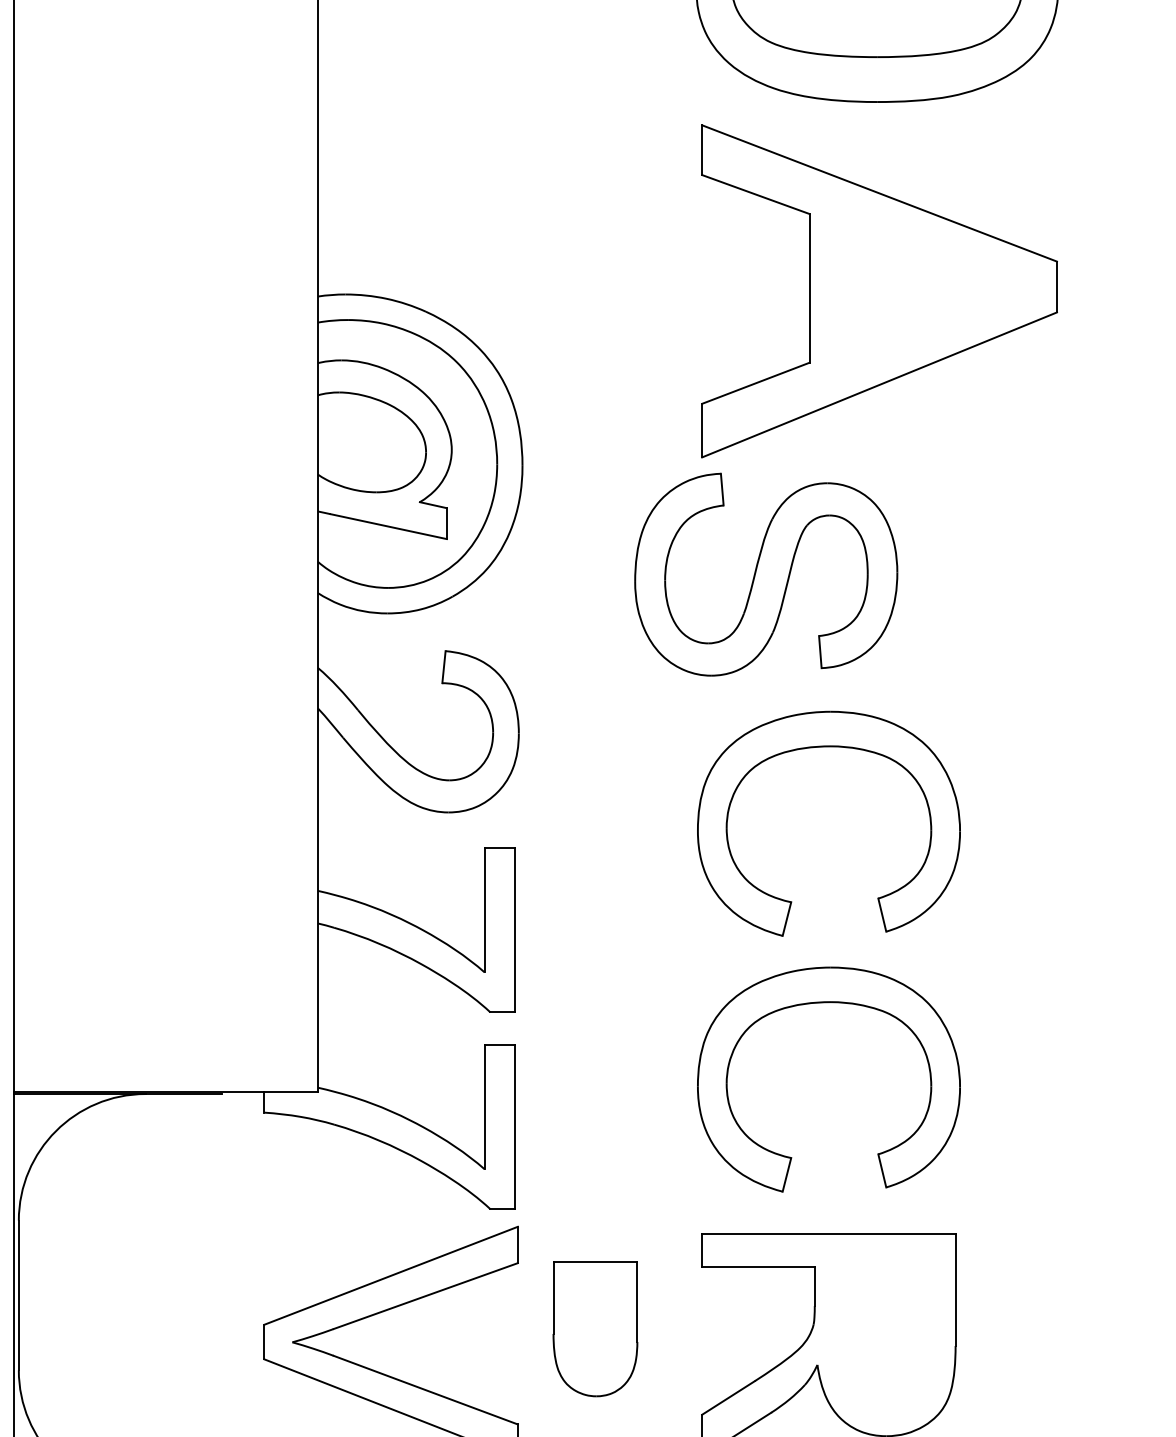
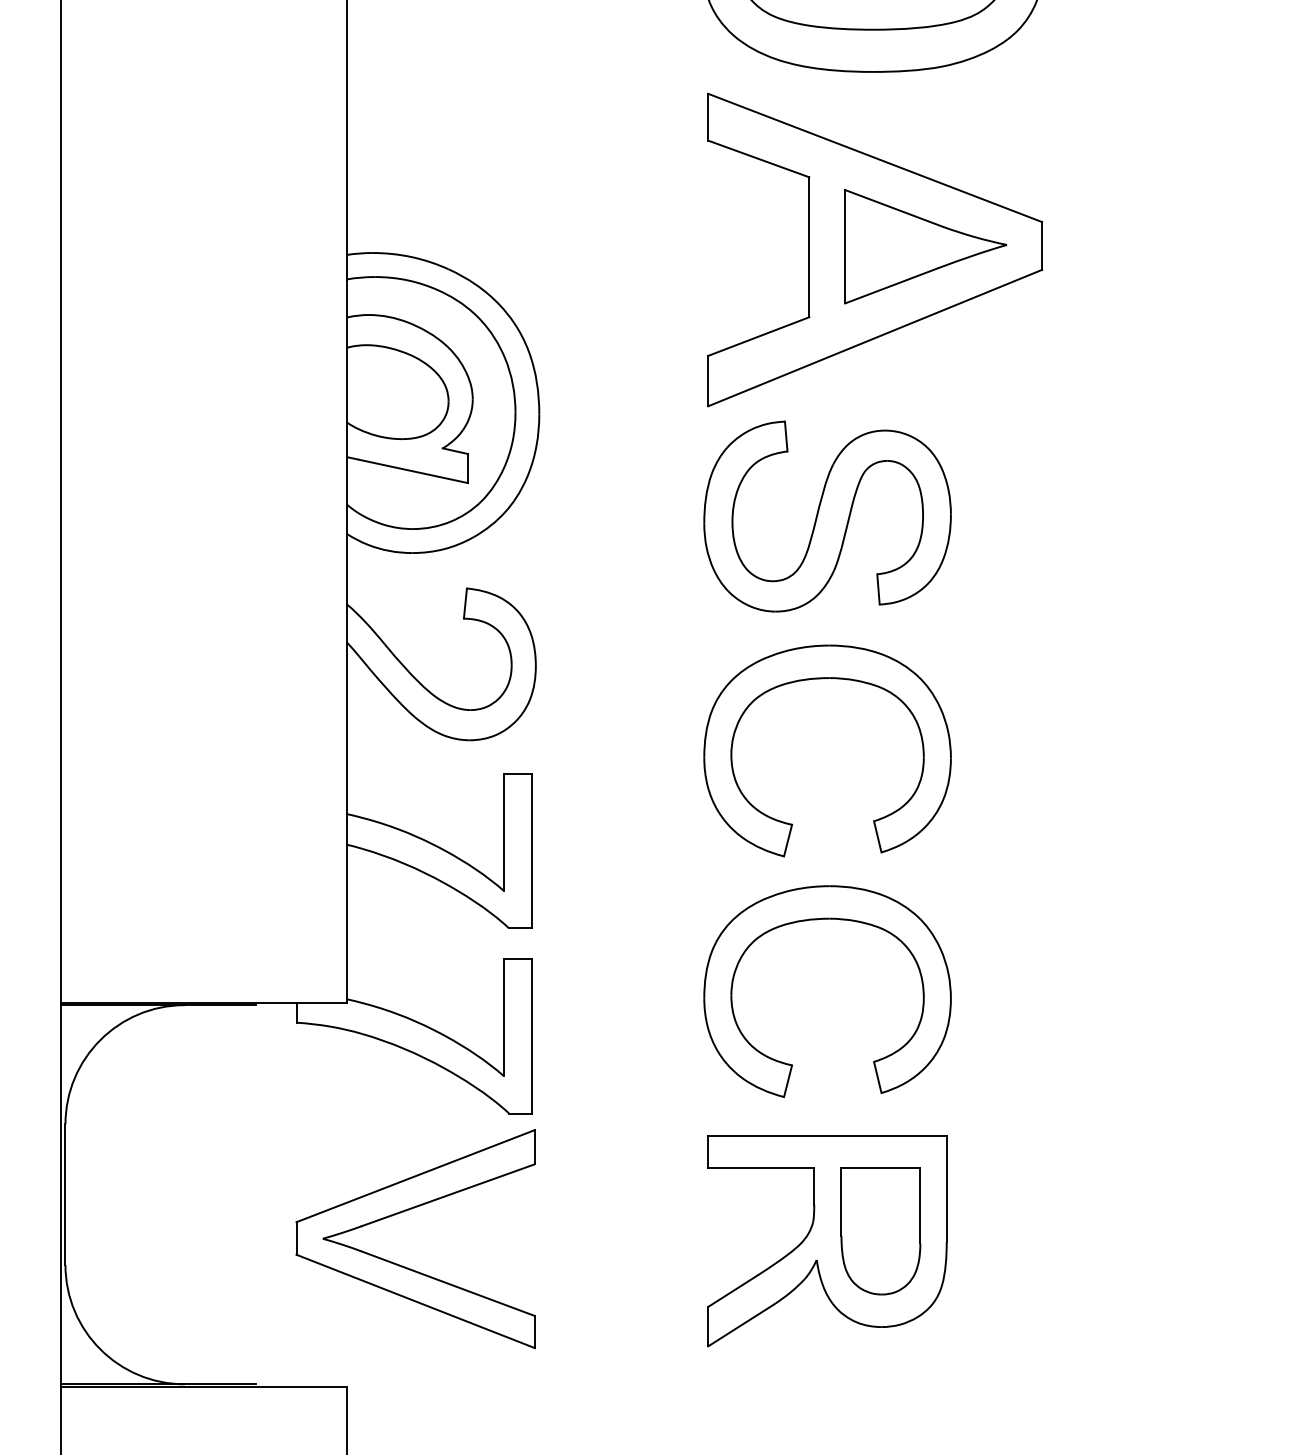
part: (933, 287) -> (925, 246), added
part: (766, 574) -> (827, 516), moved
part: (595, 1329) -> (880, 1231), moved

